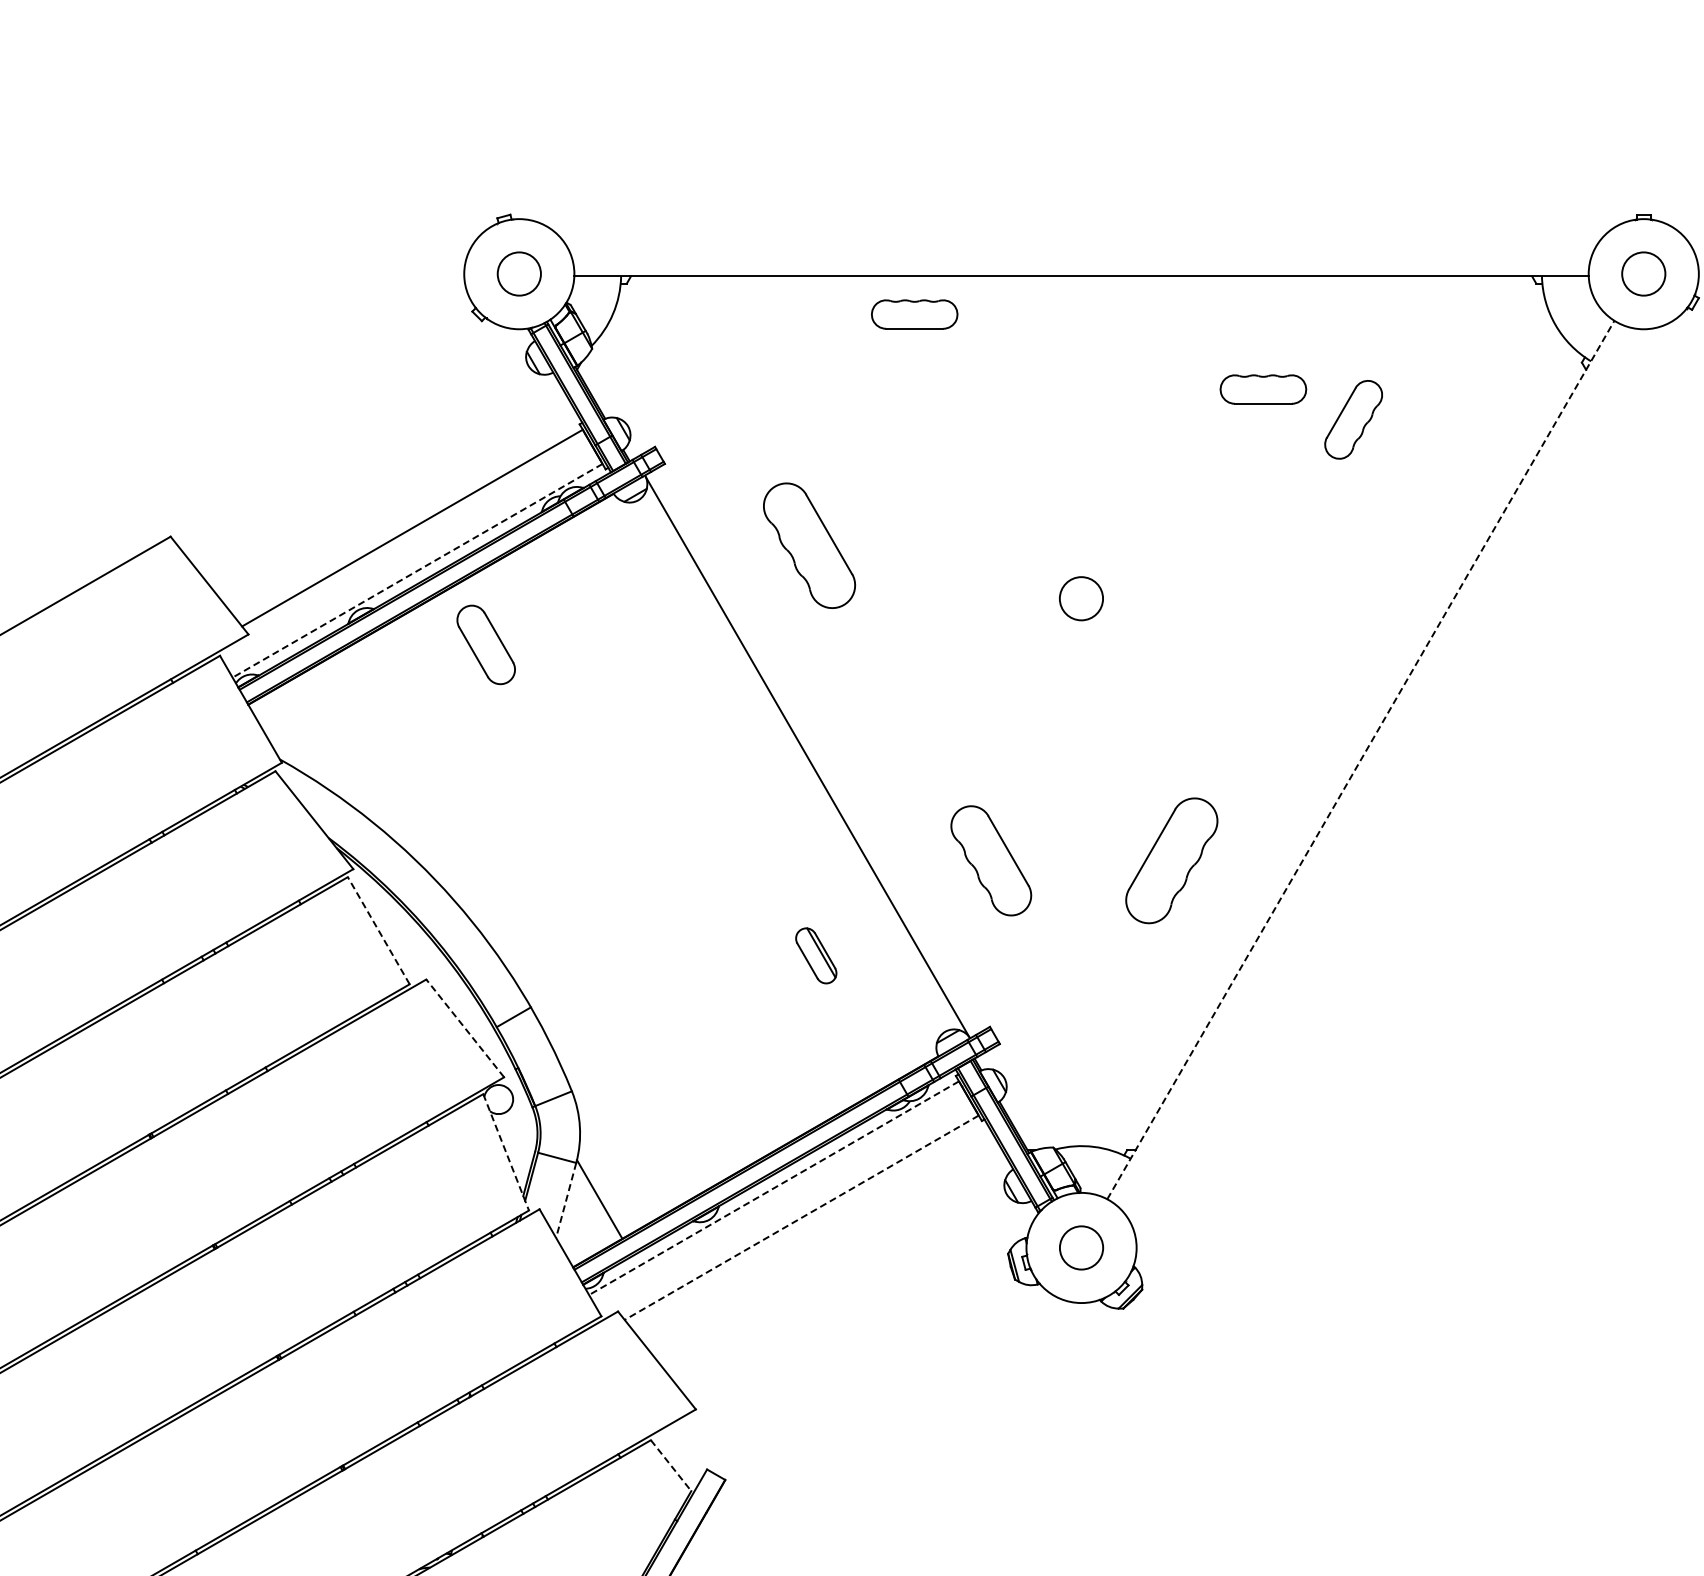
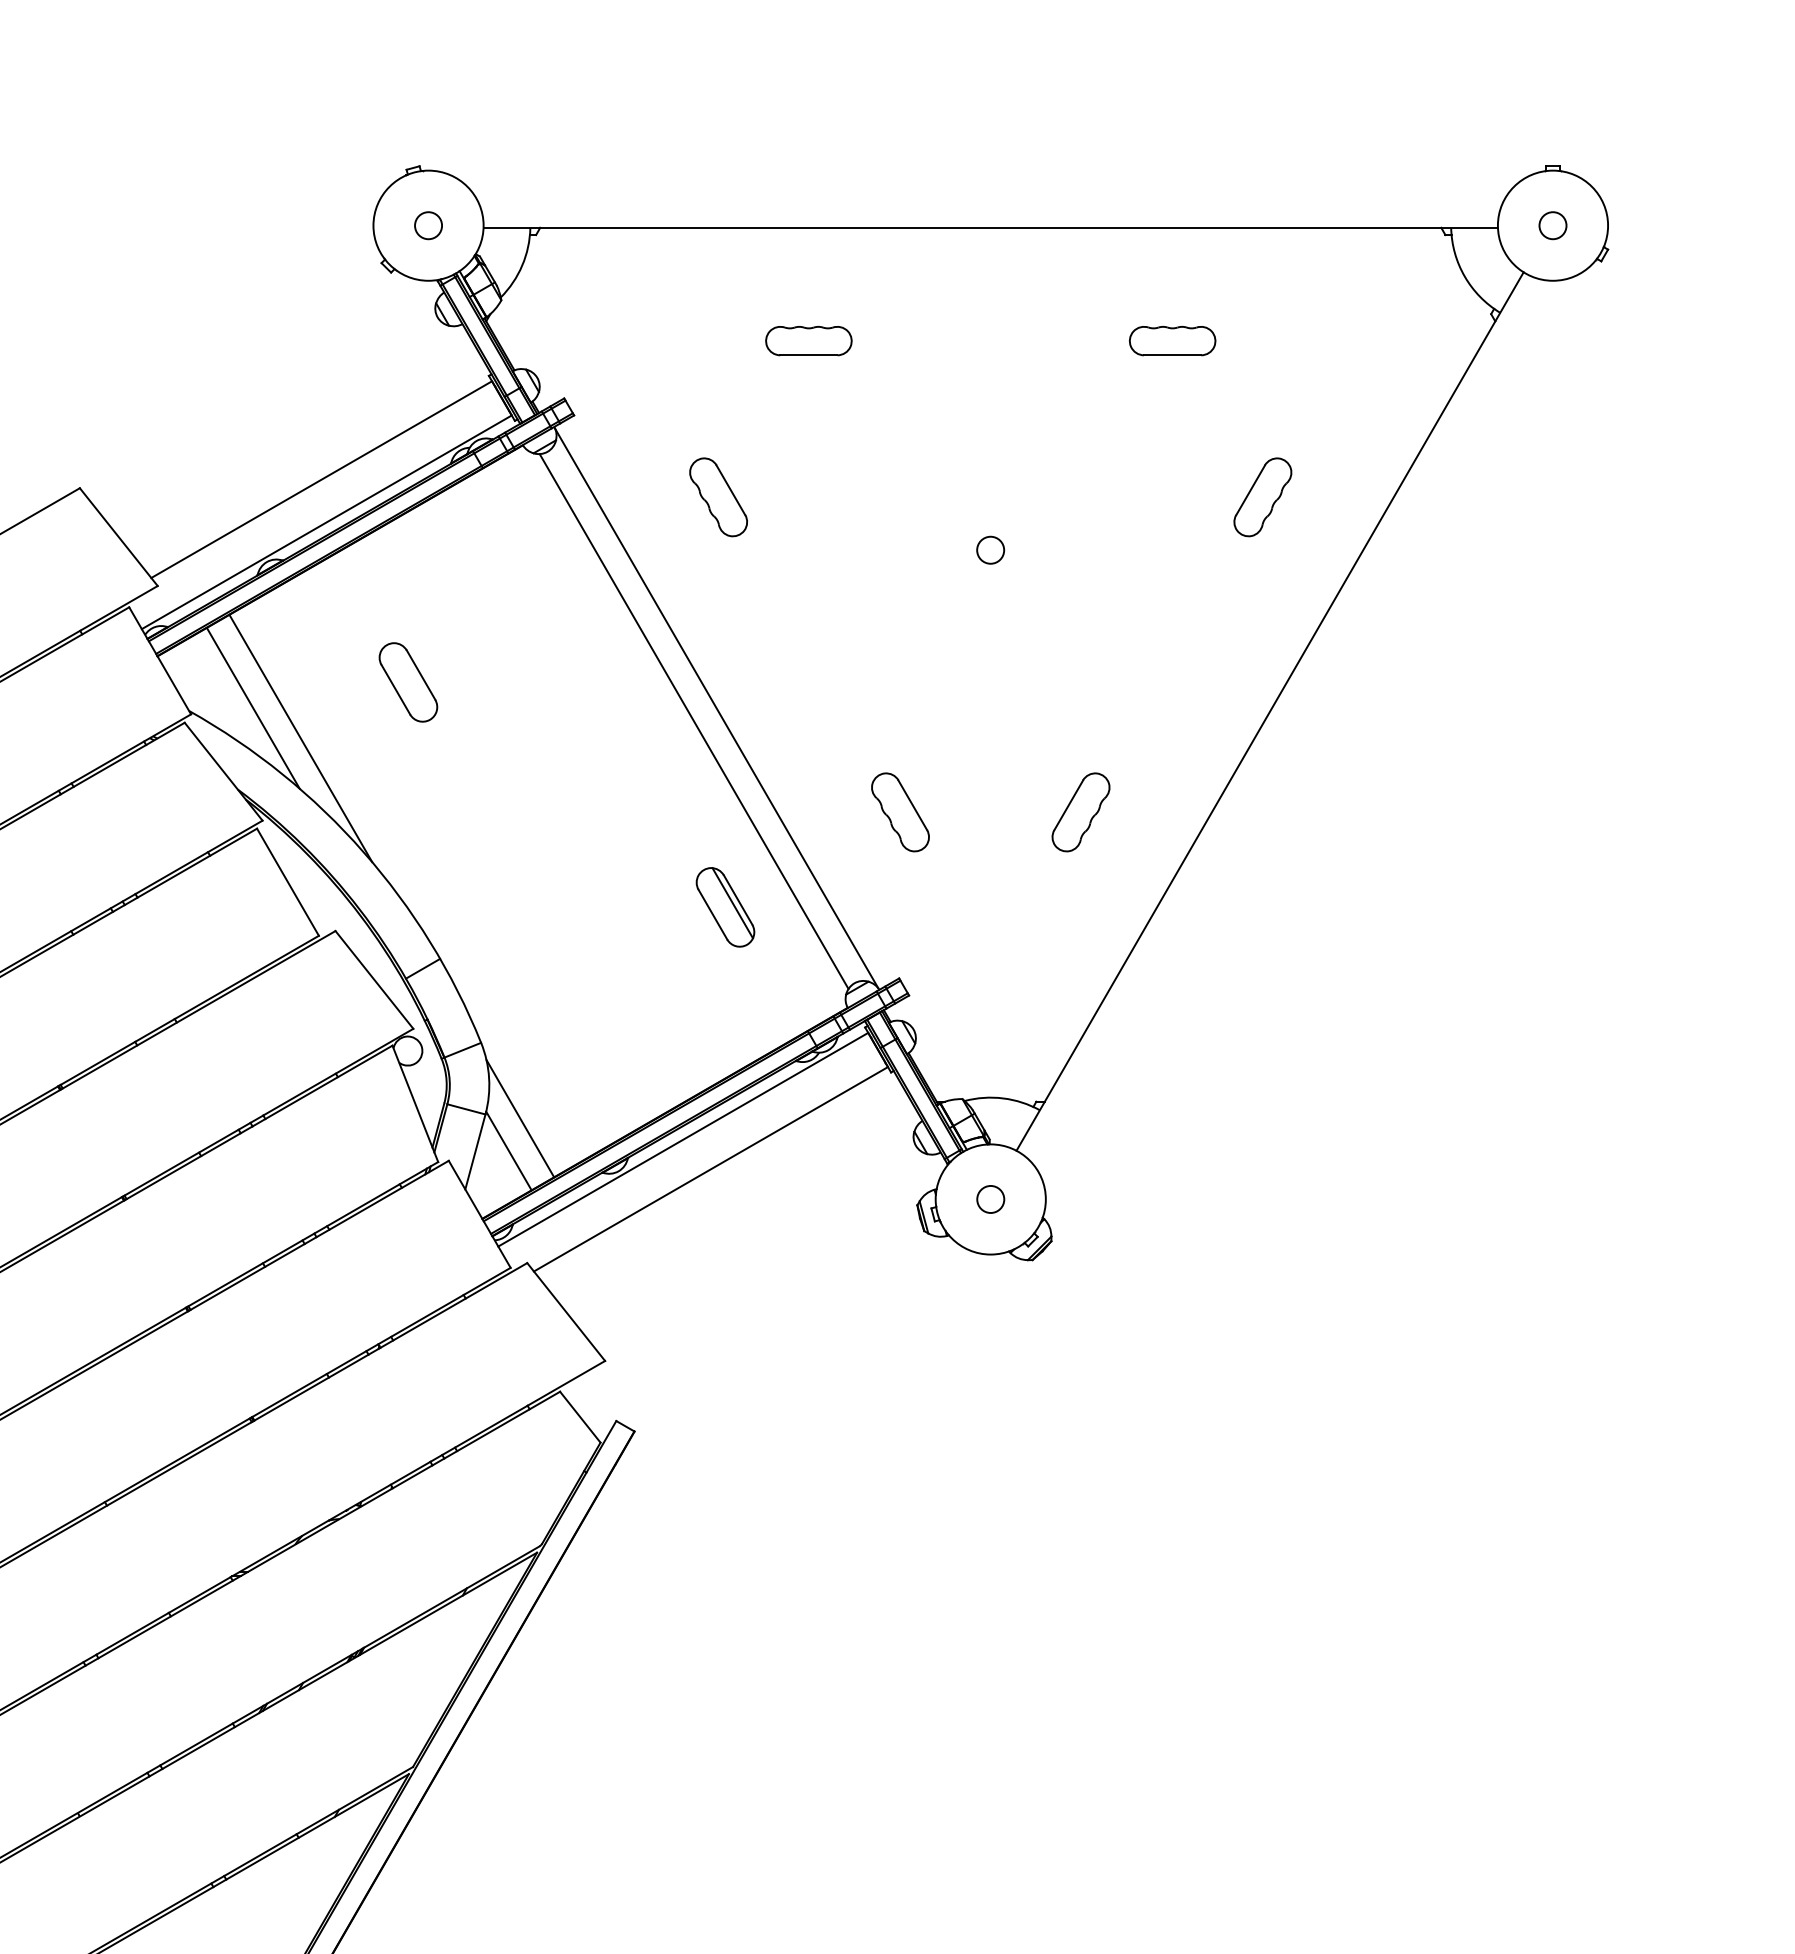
circle: (519, 273) -> (428, 225), size x0.62
circle: (1643, 273) -> (1552, 225), size x0.62
part: (914, 314) -> (808, 341), moved
part: (1353, 419) -> (1262, 497), moved
part: (809, 545) -> (718, 497), size x0.62
line: (417, 570) -> (326, 522), dashed -> solid
circle: (1081, 597) -> (990, 549), size x0.62
part: (486, 644) -> (408, 682), moved
line: (343, 755) -> (252, 707), added
line: (1361, 759) -> (1270, 711), dashed -> solid
line: (784, 769) -> (693, 721), added
line: (391, 786) -> (300, 738), added
part: (991, 860) -> (900, 812), size x0.71
part: (1171, 860) -> (1080, 812), size x0.62
line: (378, 930) -> (287, 882), dashed -> solid
part: (816, 955) -> (725, 907), size x1.43
line: (465, 1027) -> (374, 979), dashed -> solid
line: (506, 1151) -> (415, 1103), dashed -> solid
line: (611, 1166) -> (520, 1118), added
line: (774, 1187) -> (683, 1139), dashed -> solid
line: (566, 1199) -> (475, 1151), dashed -> solid
line: (801, 1217) -> (710, 1169), dashed -> solid
circle: (1081, 1246) -> (990, 1198), size x0.62
line: (671, 1465) -> (580, 1417), dashed -> solid

